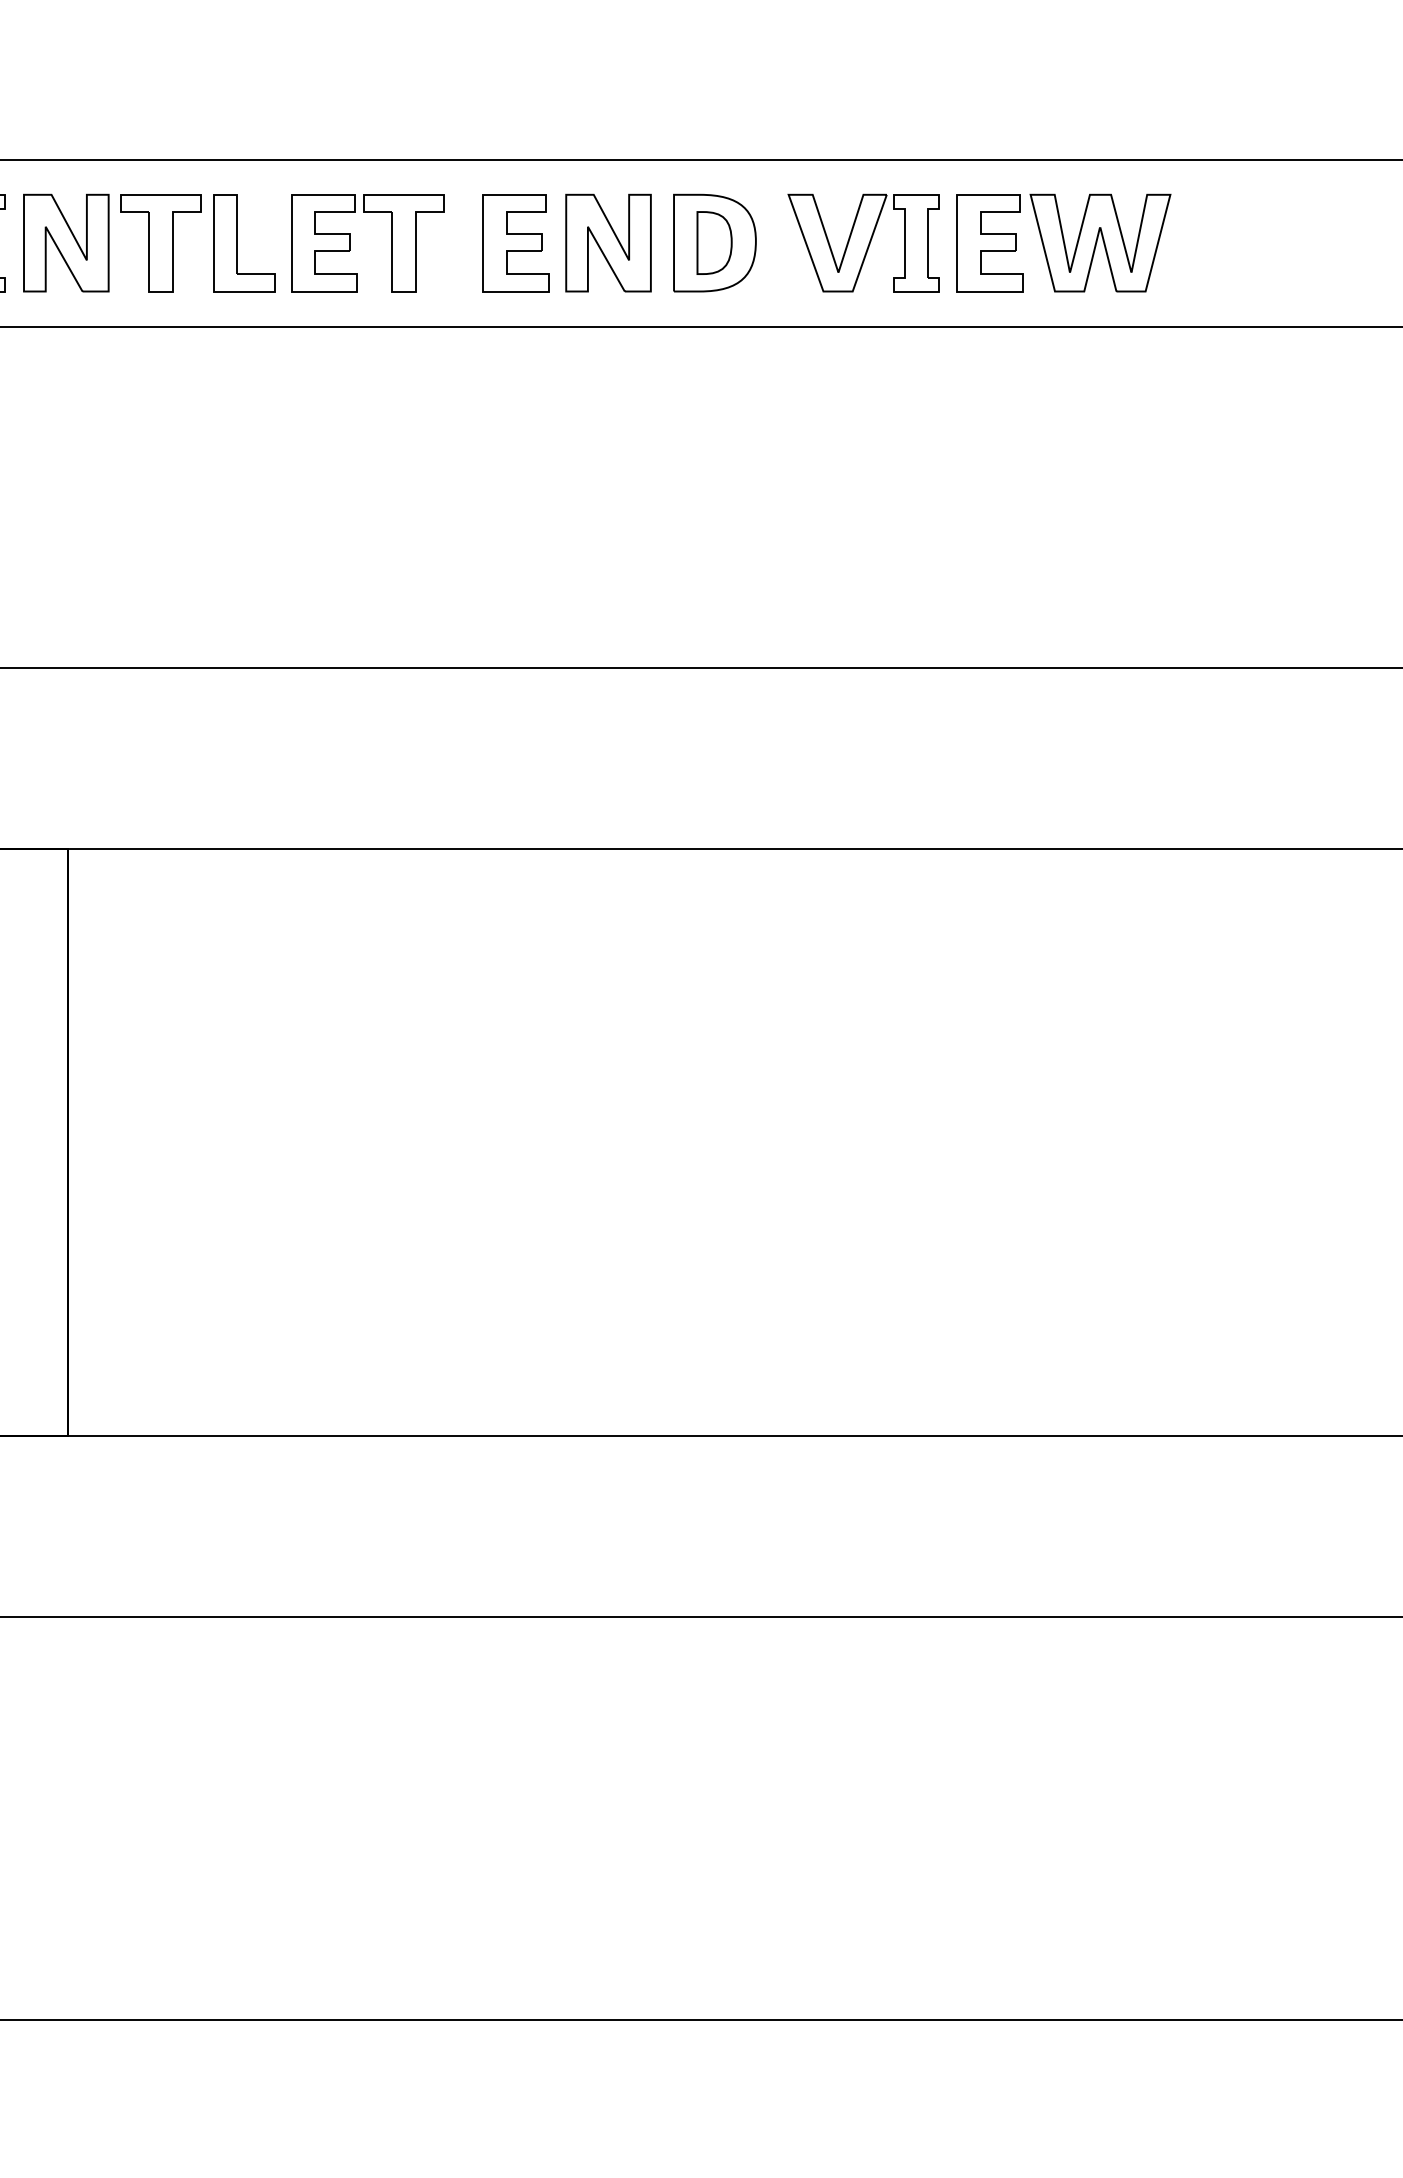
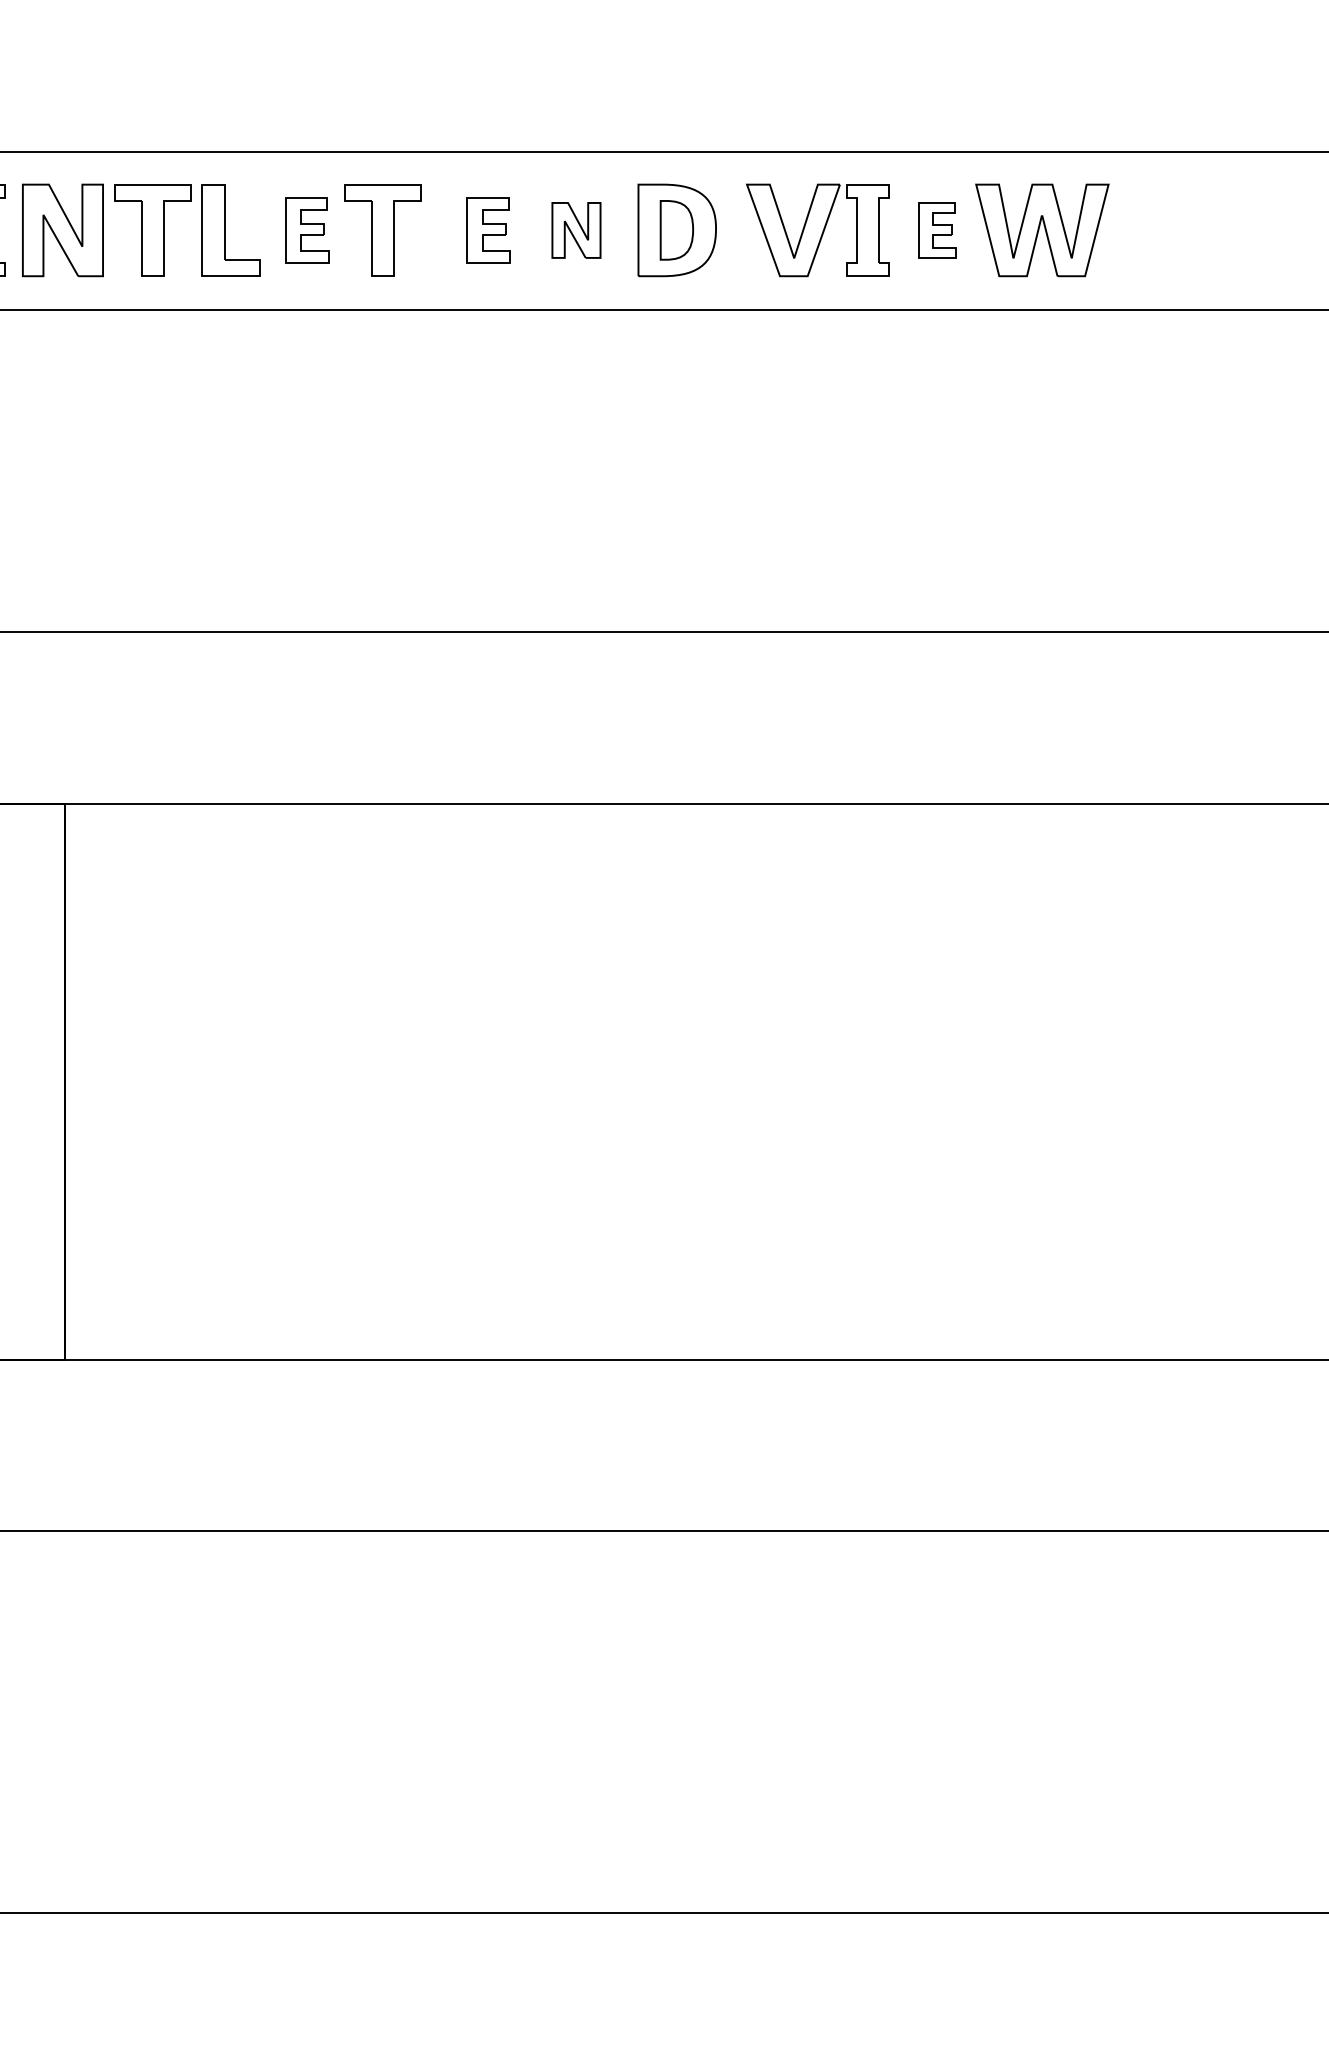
part: (323, 243) -> (306, 230), size x0.7
part: (515, 243) -> (488, 230), size x0.7
part: (608, 243) -> (576, 230), size x0.6
part: (989, 243) -> (937, 230), size x0.6

